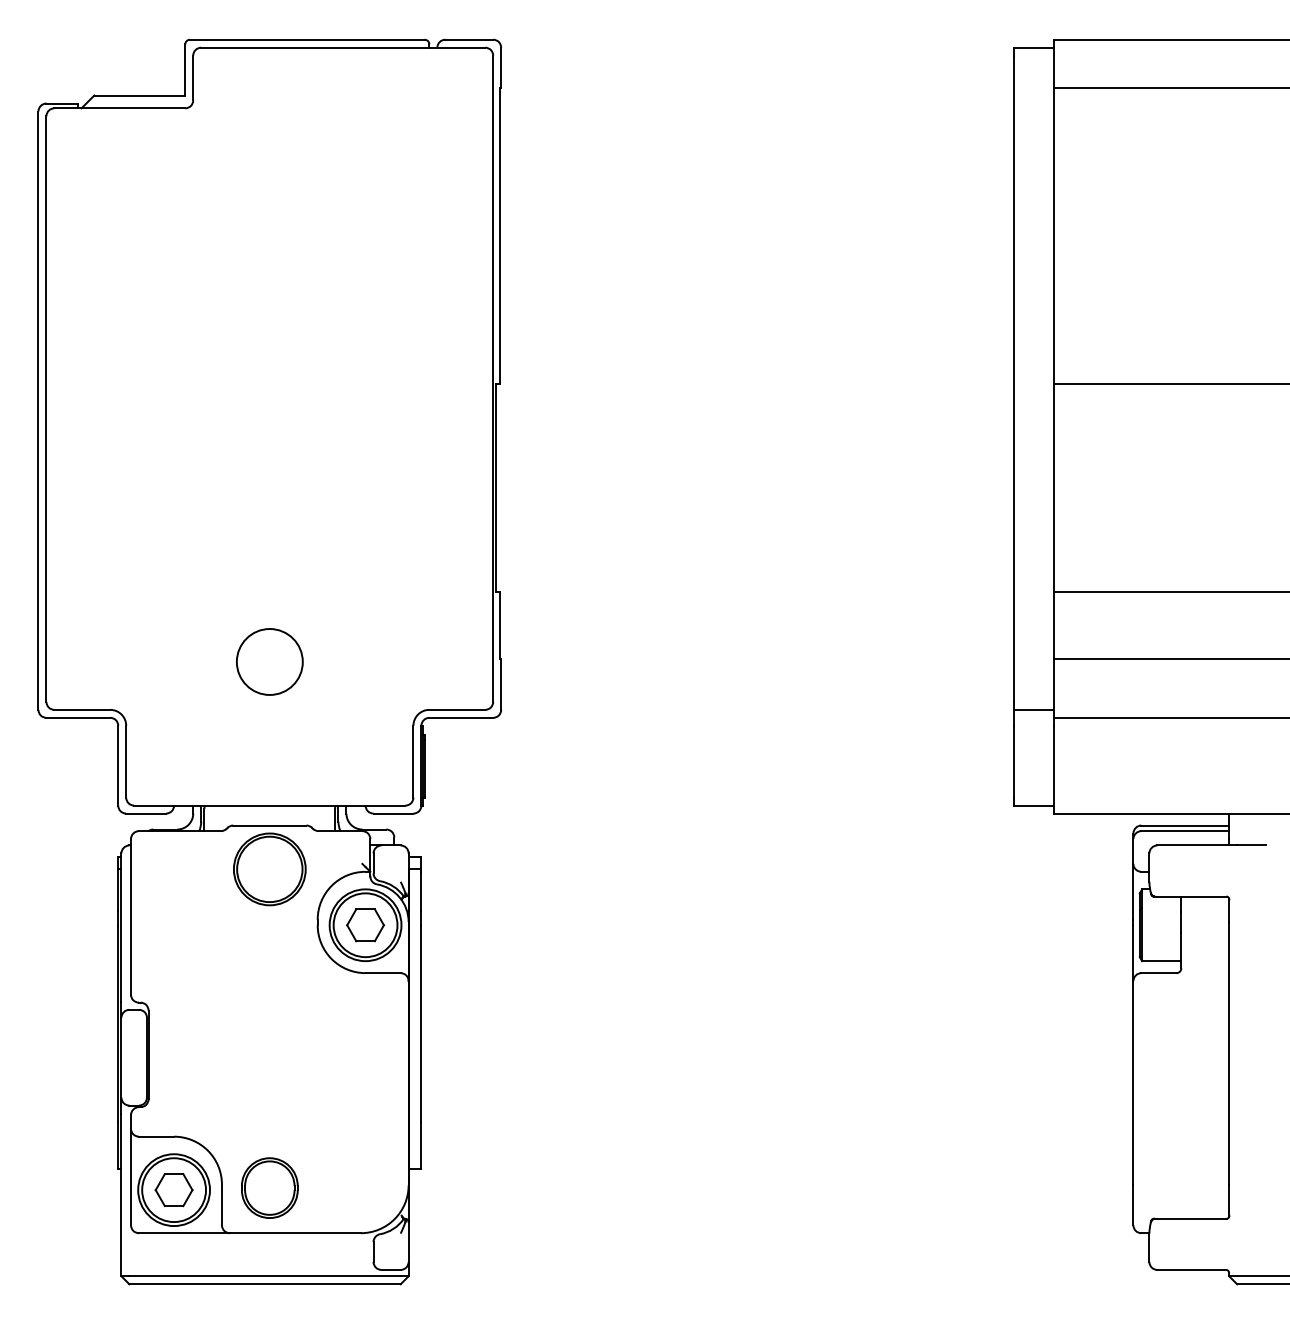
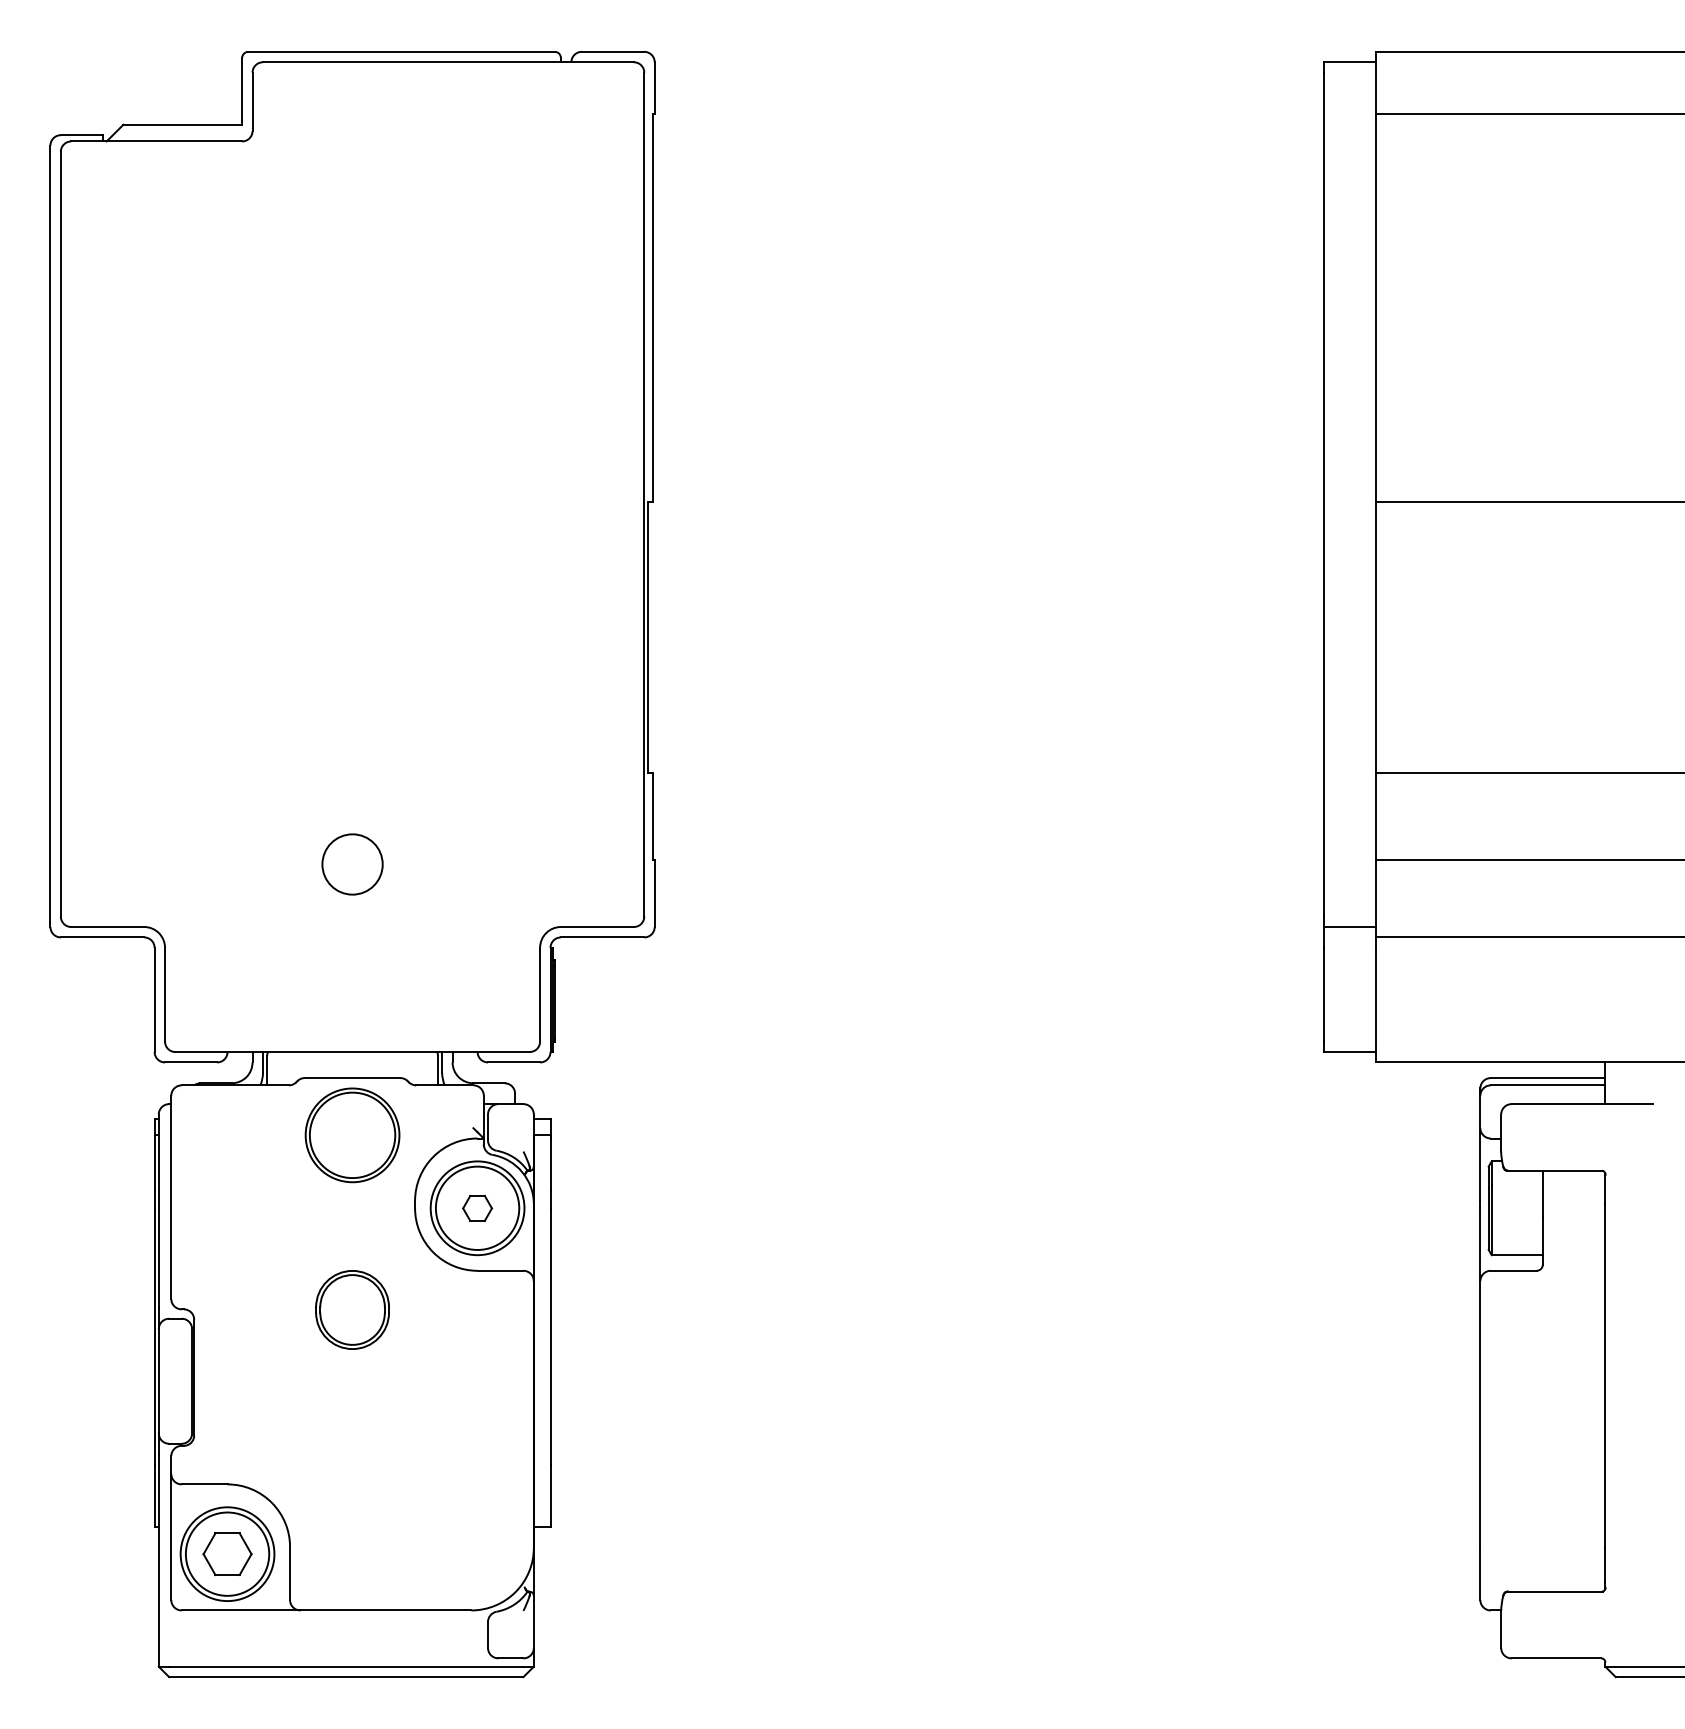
circle: (269, 661) -> (352, 863), size x0.7
part: (365, 925) -> (477, 1208), size x0.6
part: (269, 1187) -> (352, 1309), moved

